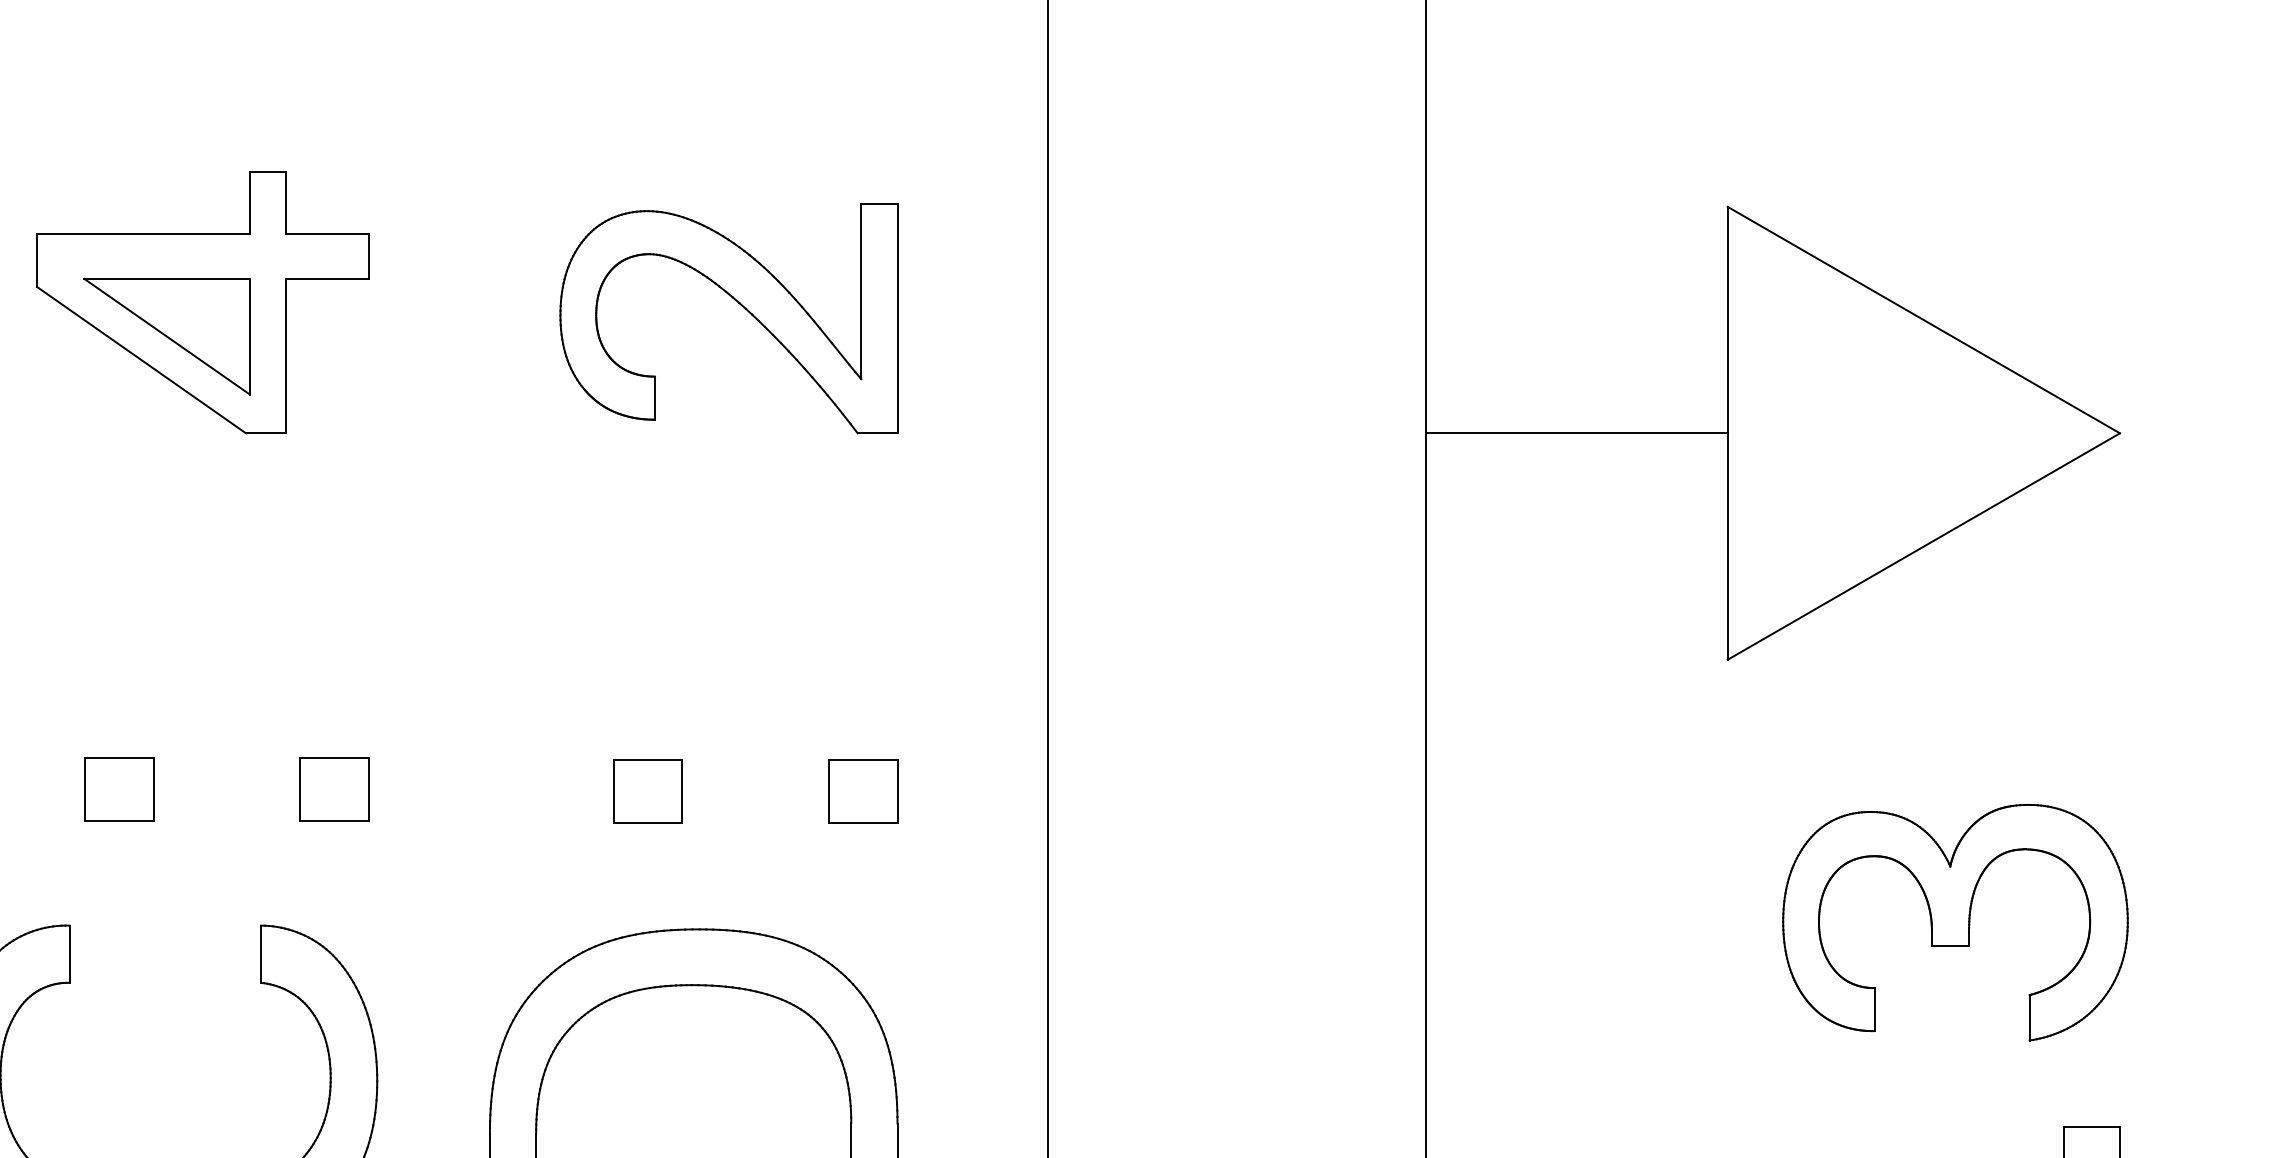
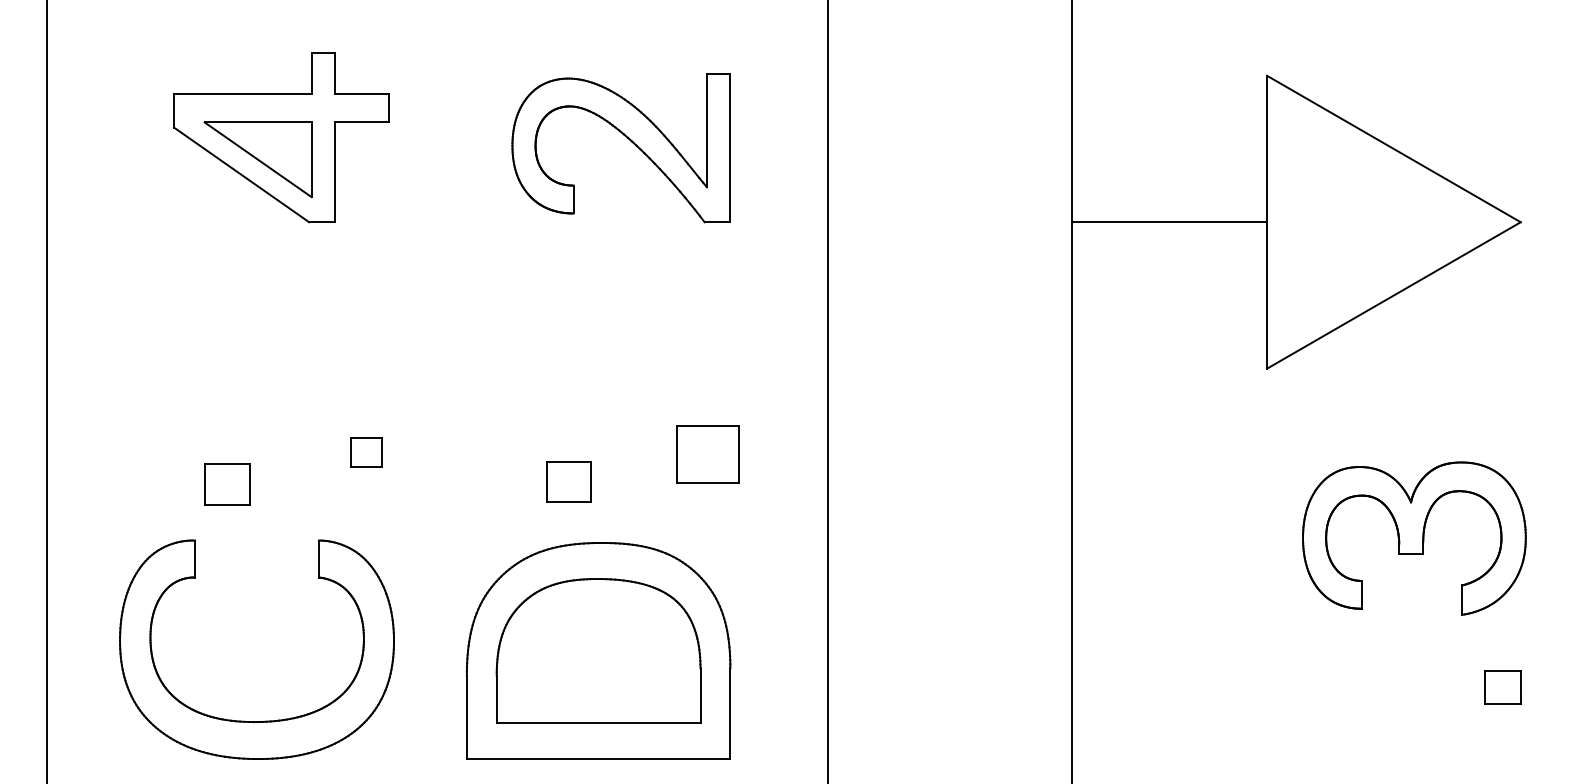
part: (119, 789) -> (227, 484), moved
part: (334, 789) -> (366, 452), size x0.7
part: (647, 791) -> (568, 481), moved
part: (862, 791) -> (707, 453), size x1.4

